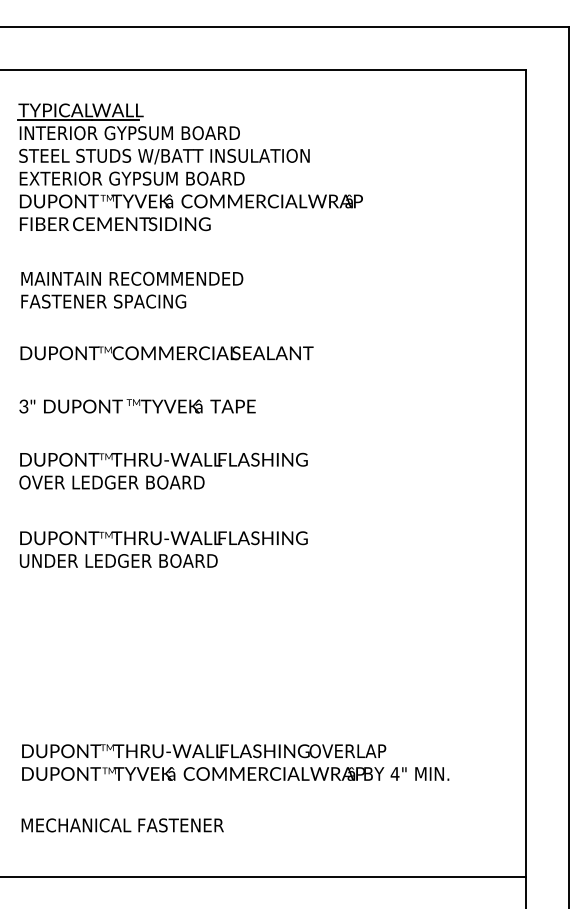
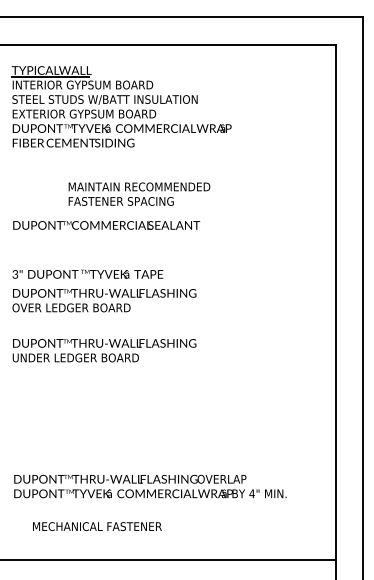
text: (132, 289) -> (139, 193), moved
text: (137, 405) -> (87, 273), moved
text: (122, 825) -> (97, 526), moved

